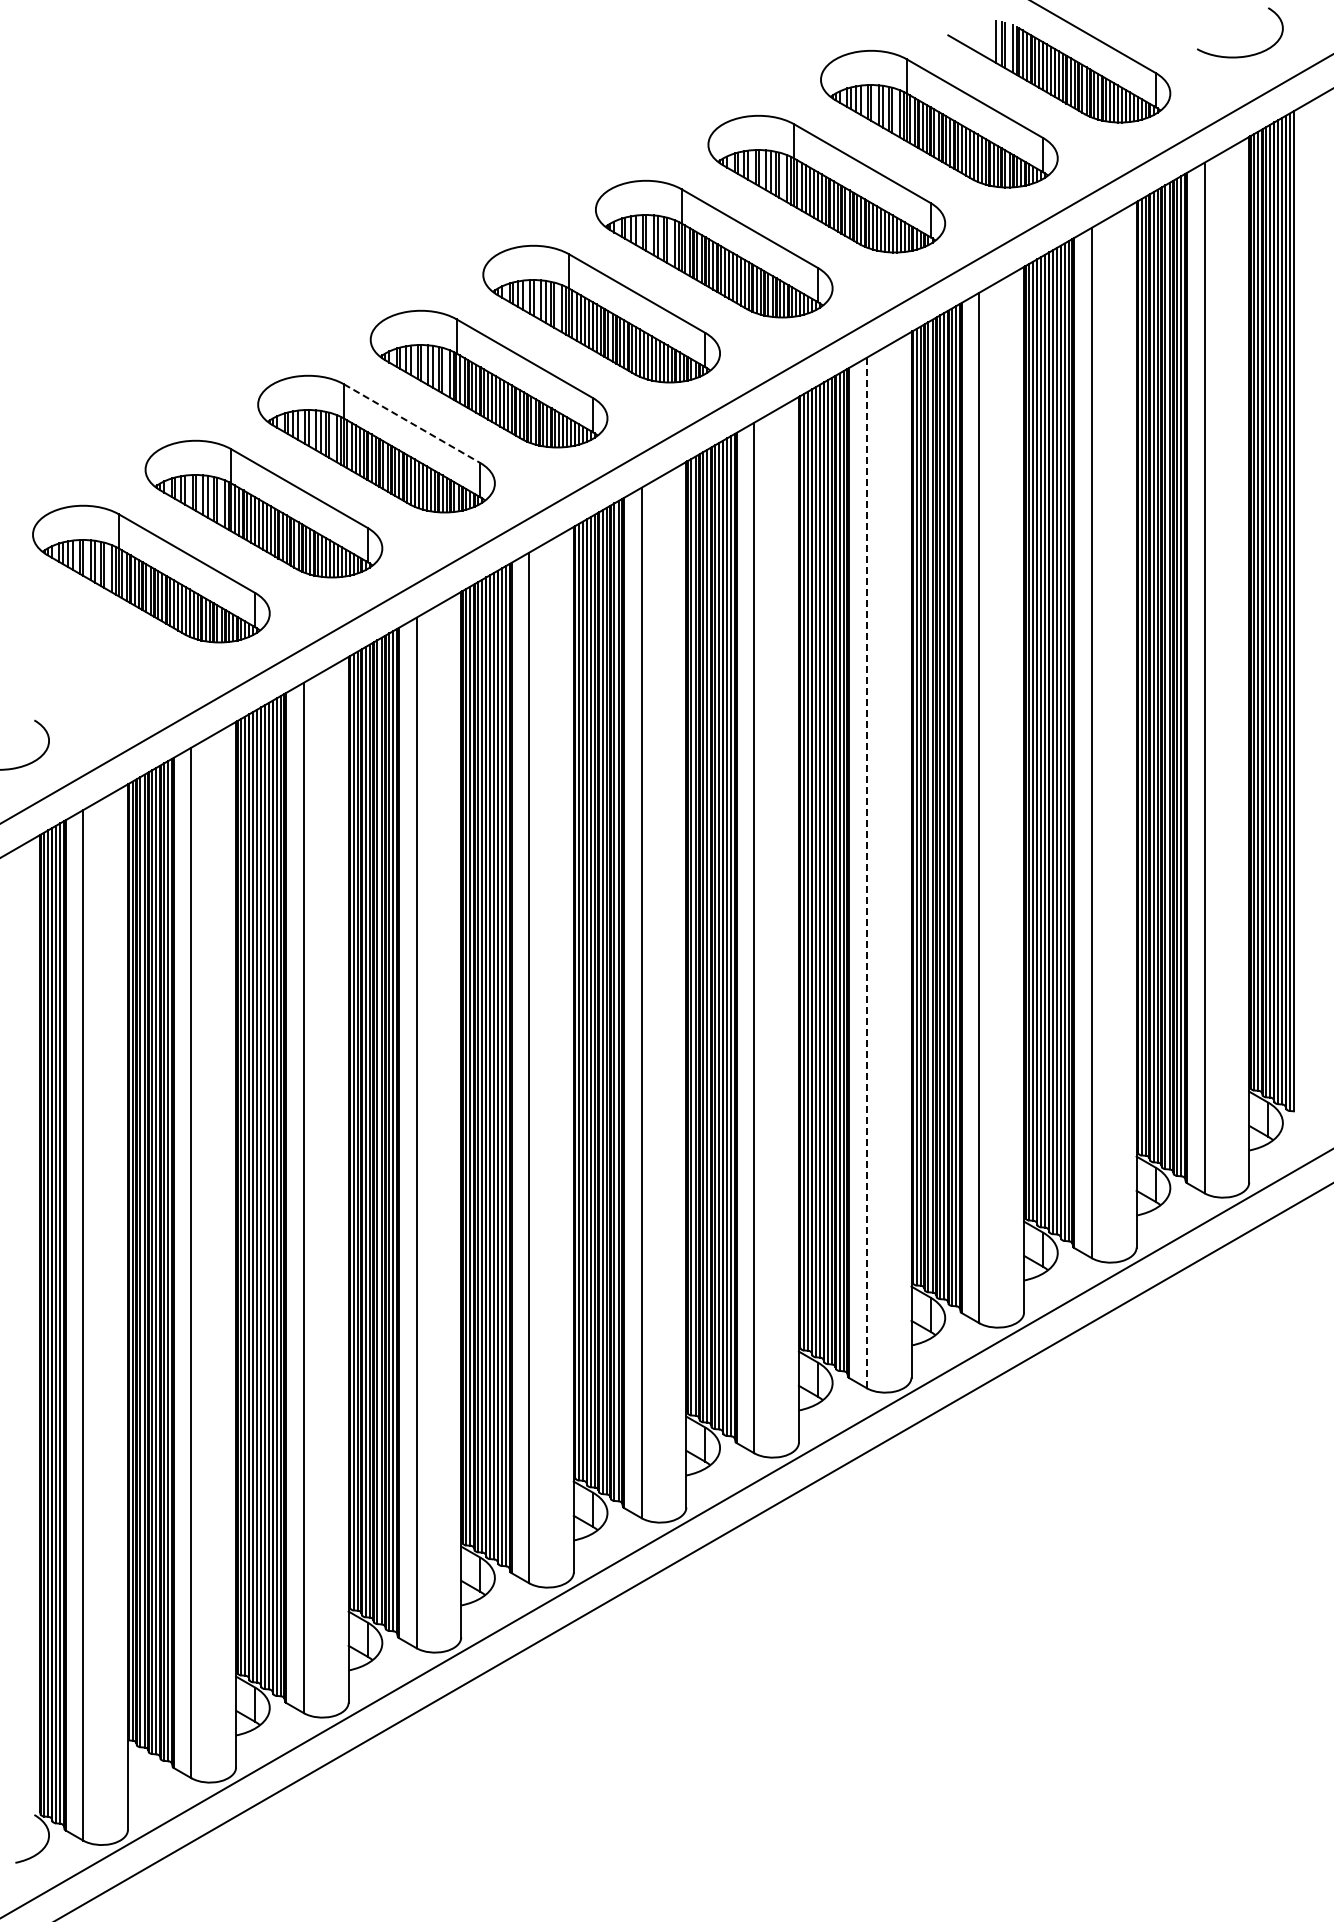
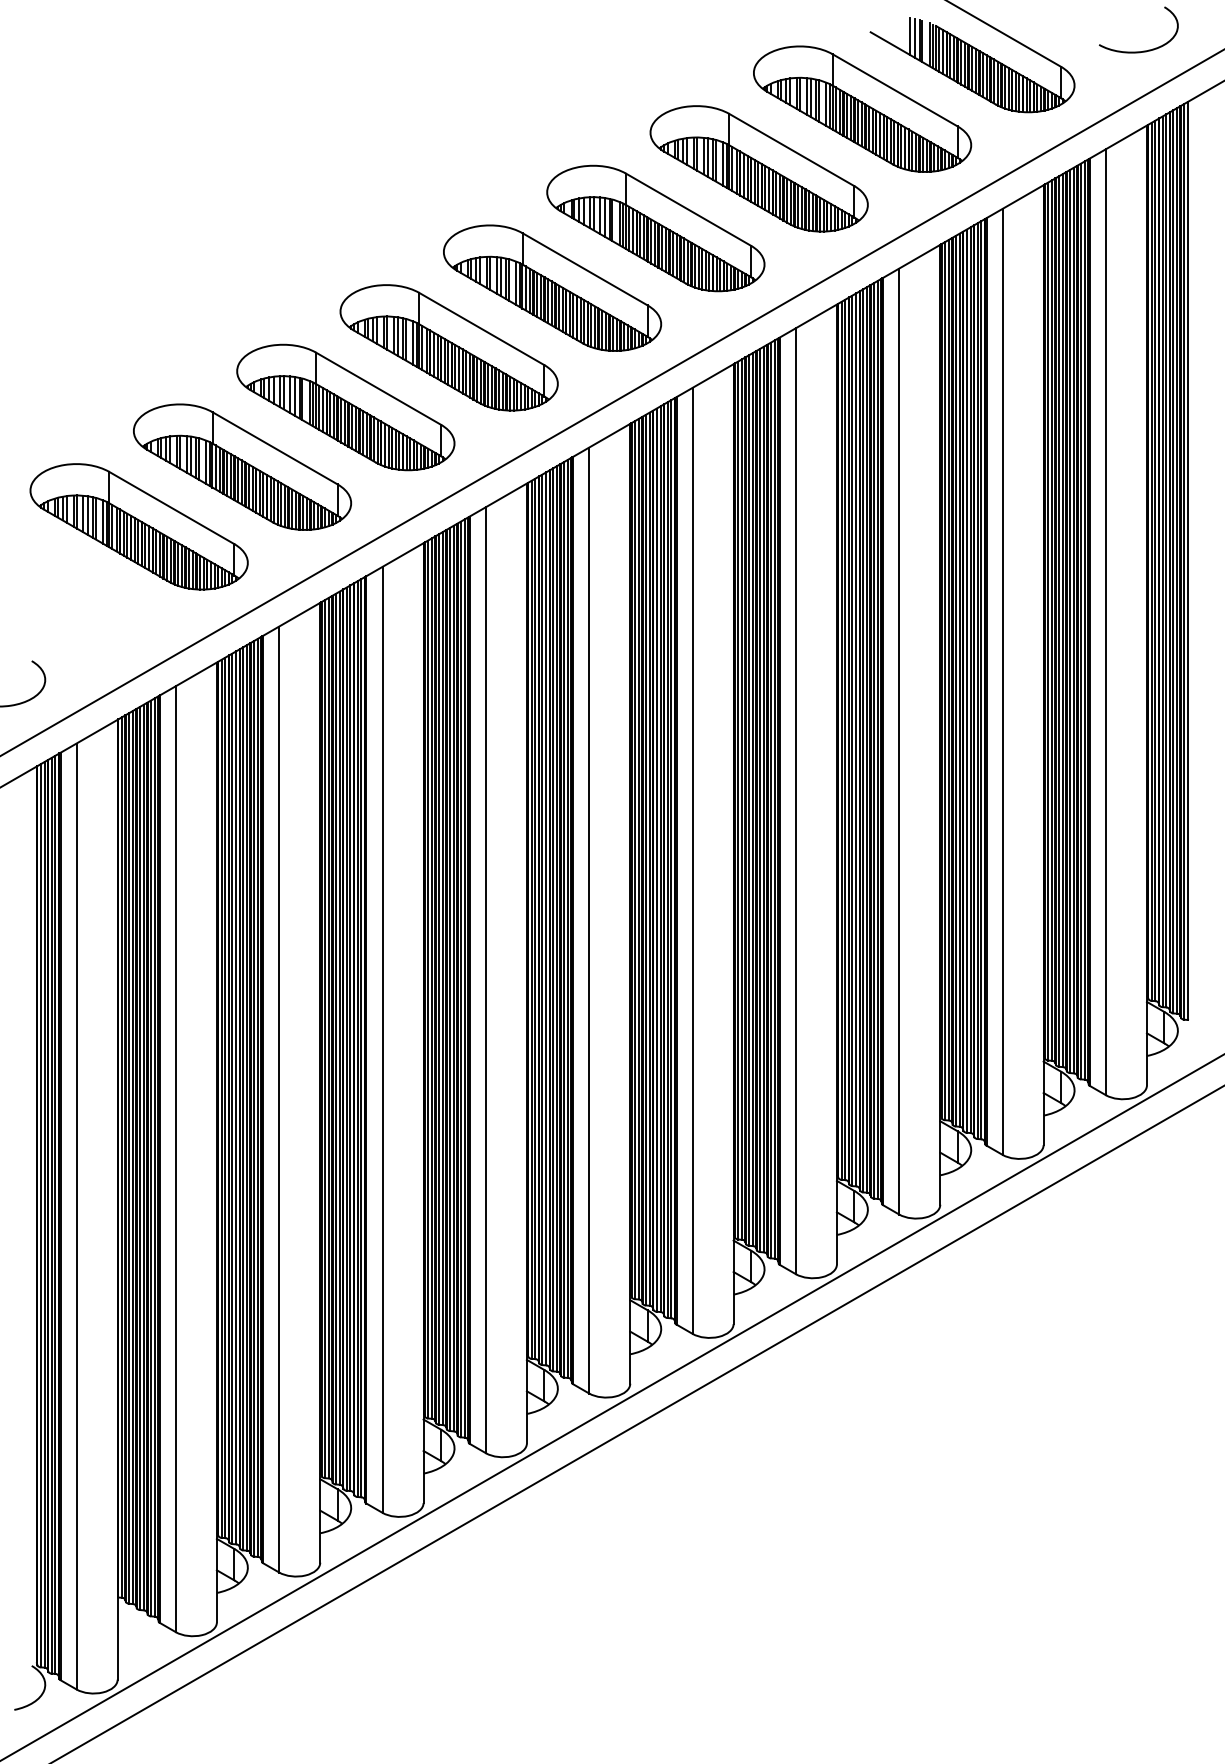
line: (991, 40) -> (910, 36), added
line: (412, 423) -> (378, 388), dashed -> solid
line: (866, 872) -> (795, 800), dashed -> solid

